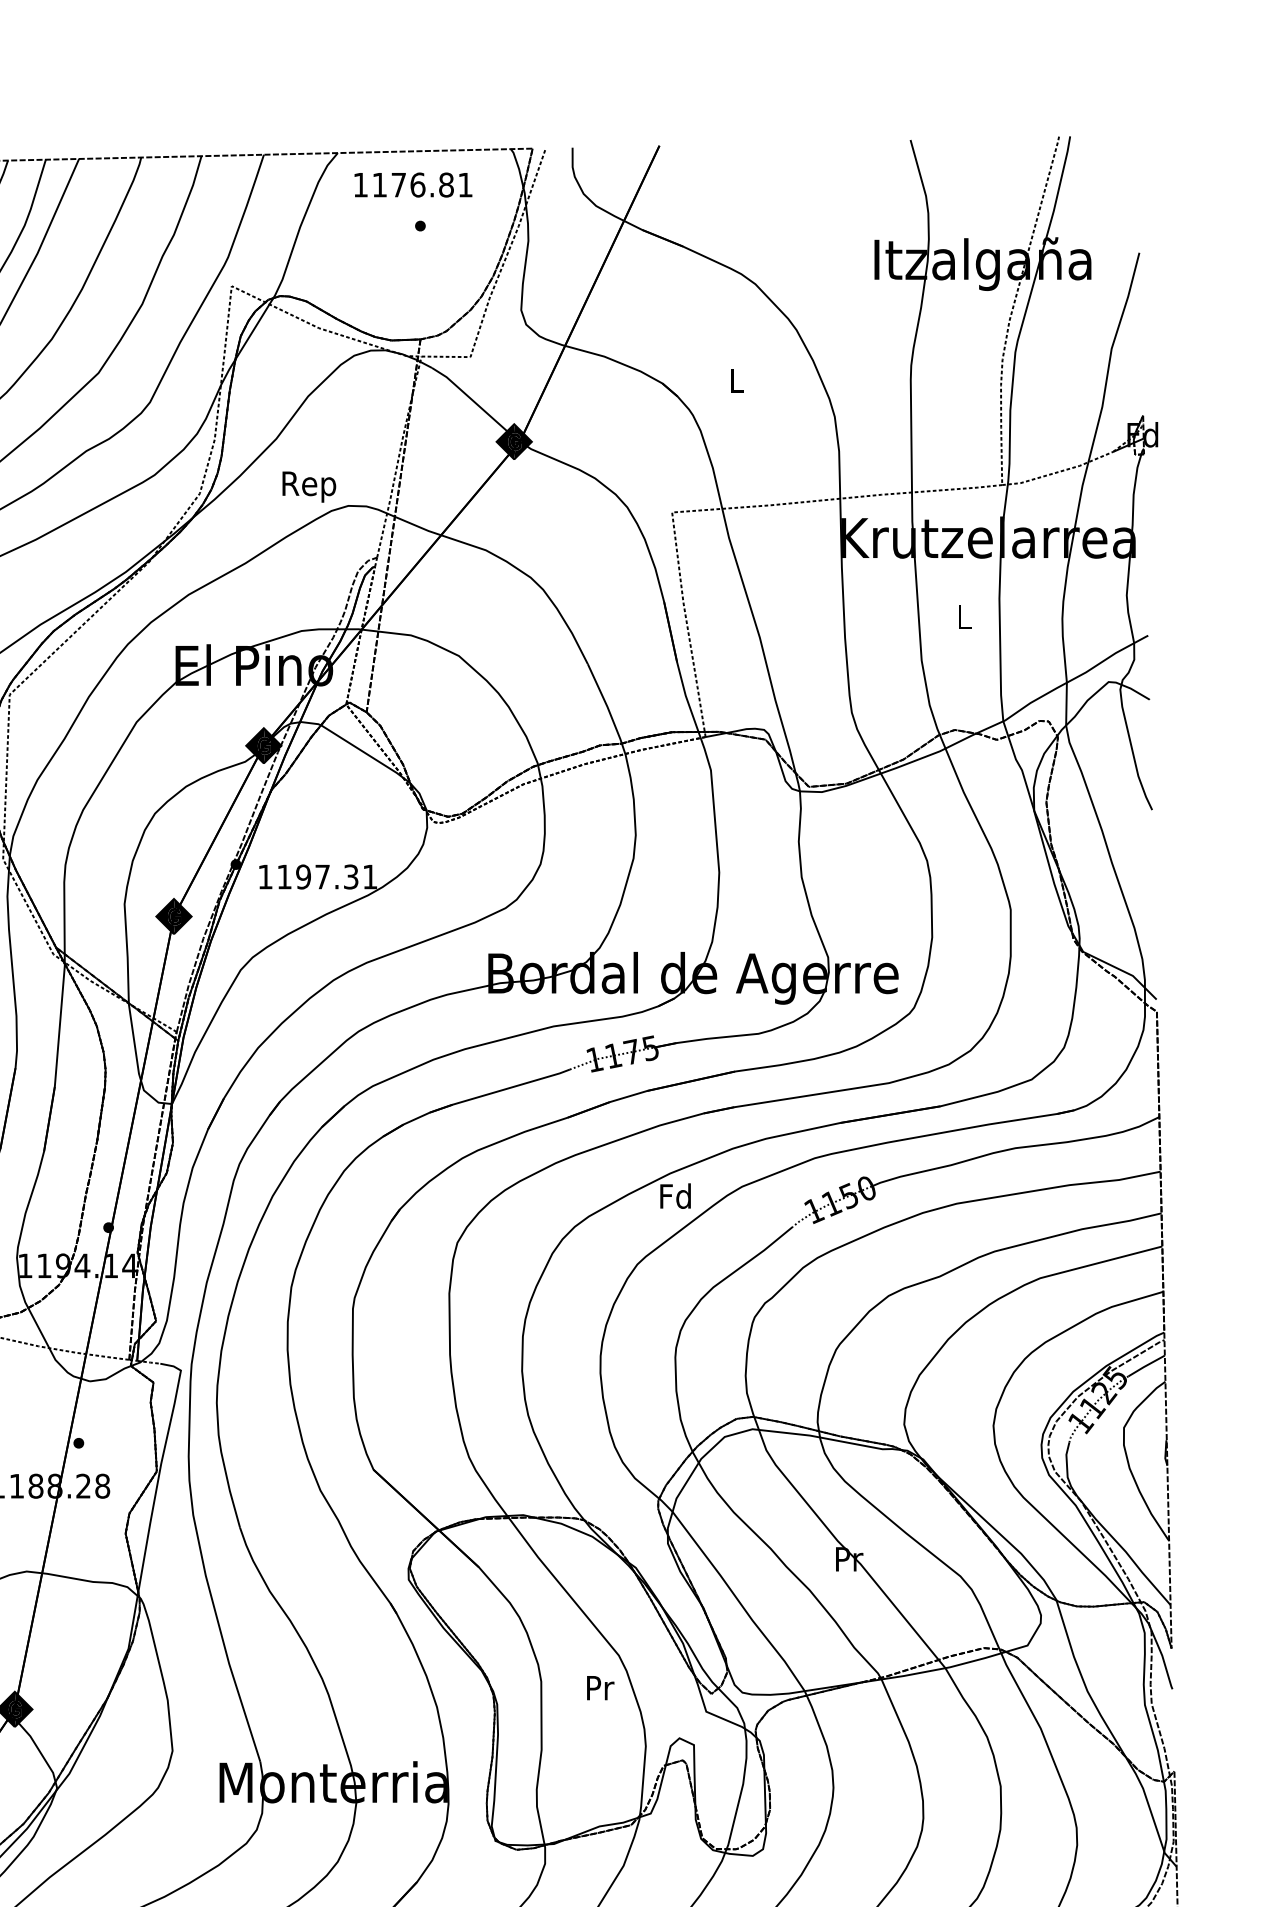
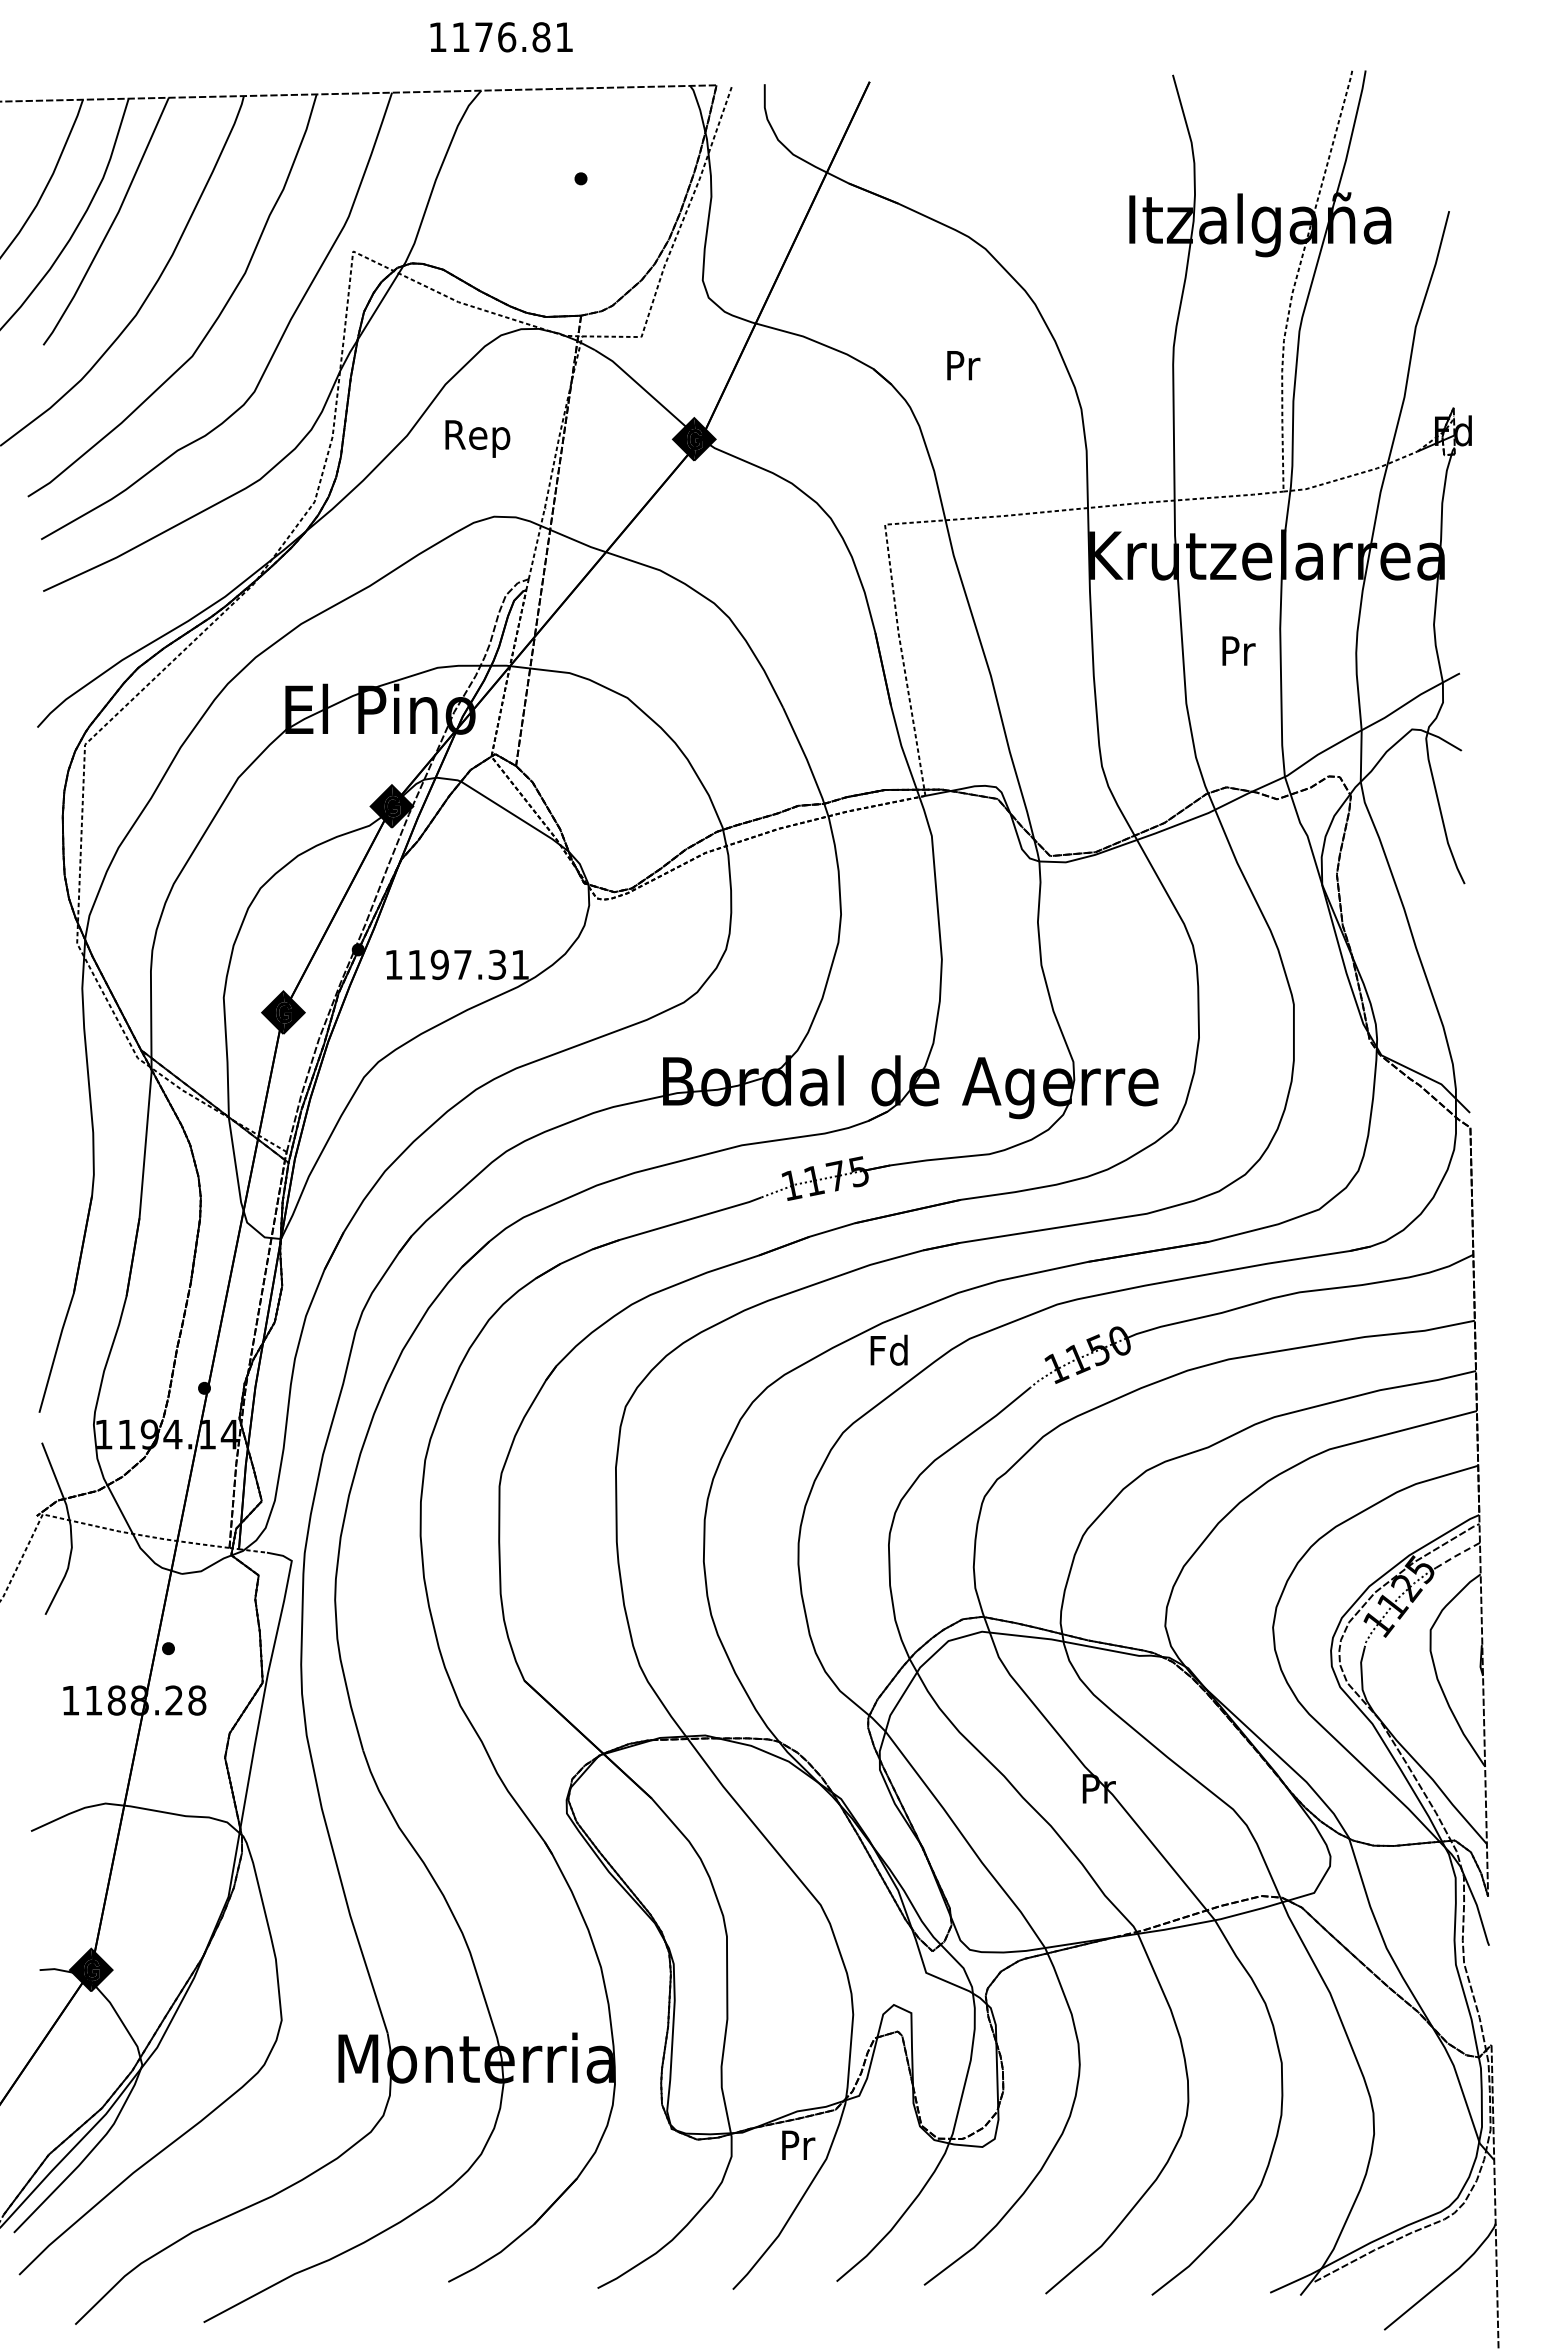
text: (413, 185) -> (501, 37), moved
text: (737, 380) -> (963, 365), L -> Pr
text: (309, 486) -> (477, 438), moved
text: (964, 616) -> (1238, 650), L -> Pr
line: (1146, 1366) -> (1457, 1555), solid -> dashed
text: (600, 1687) -> (798, 2144), moved

